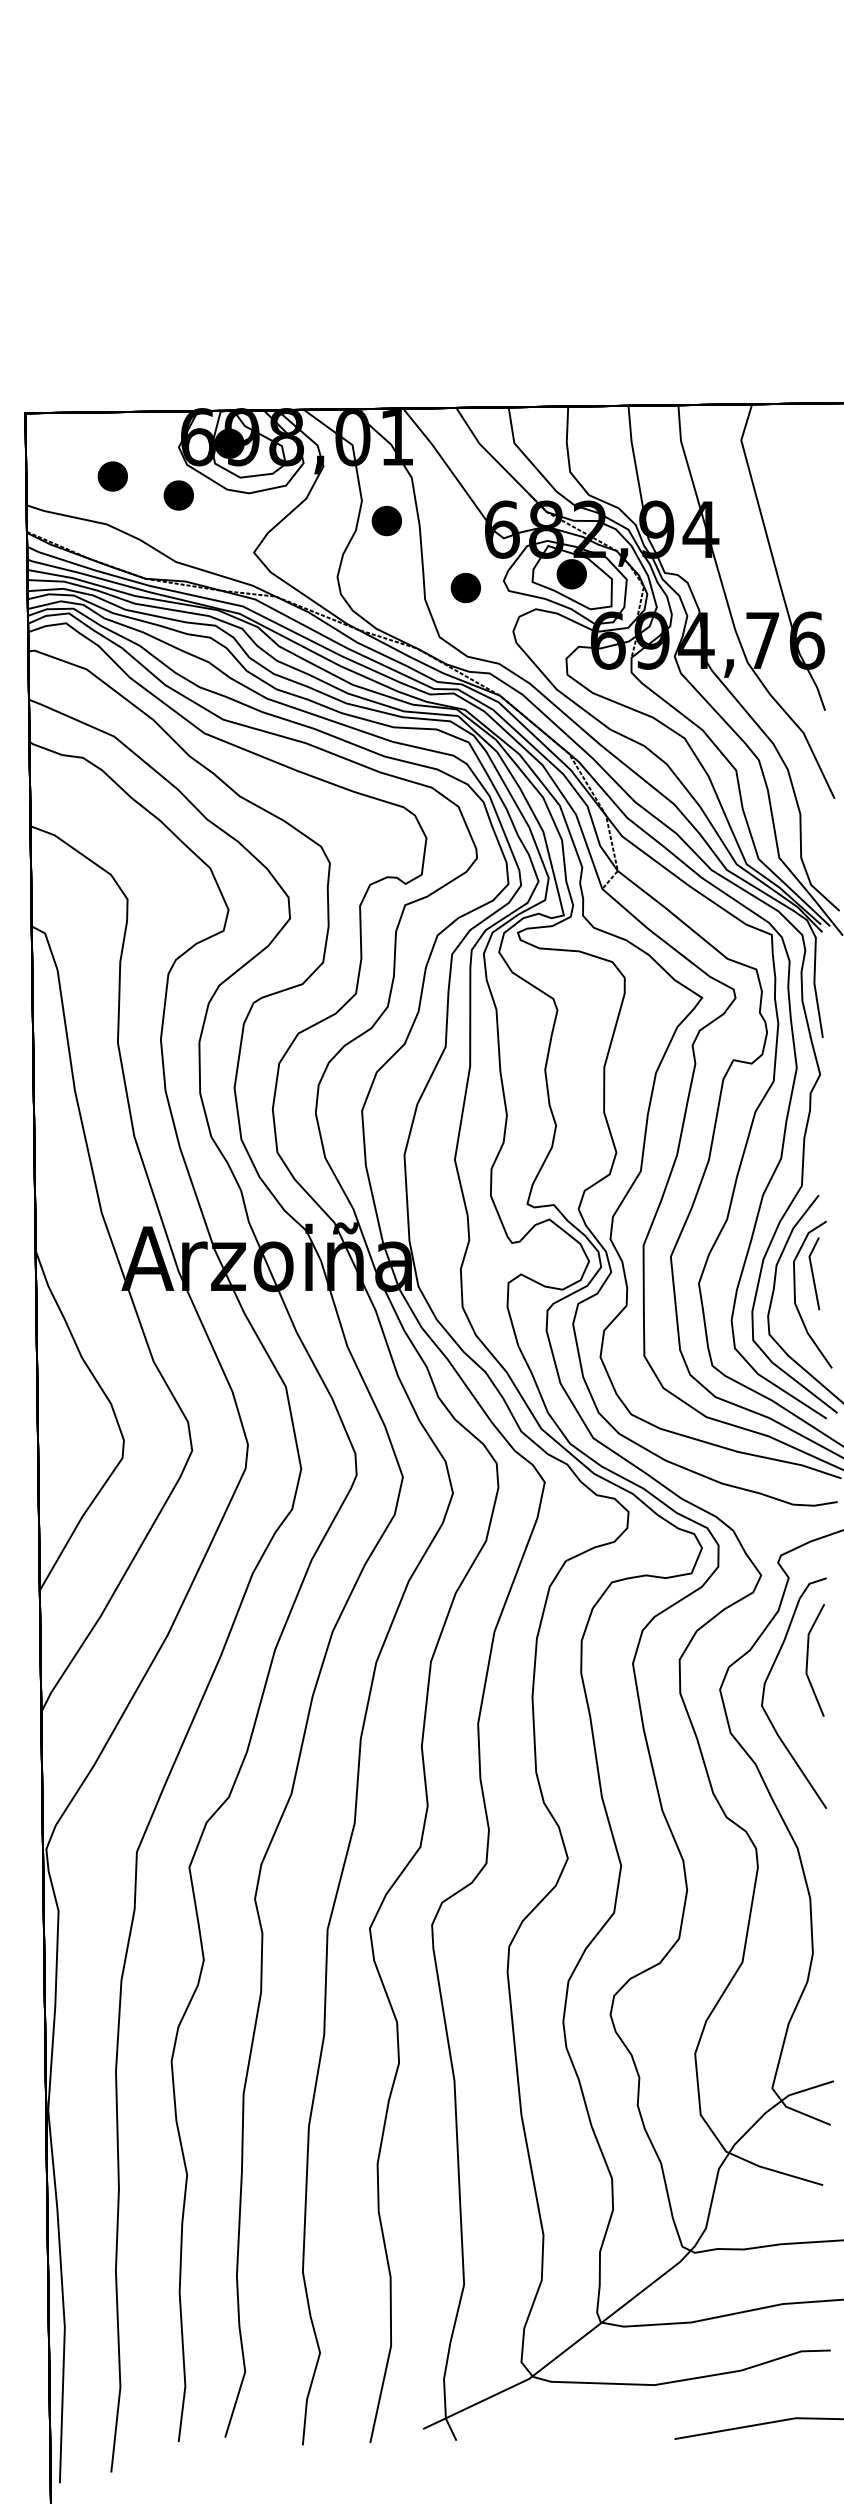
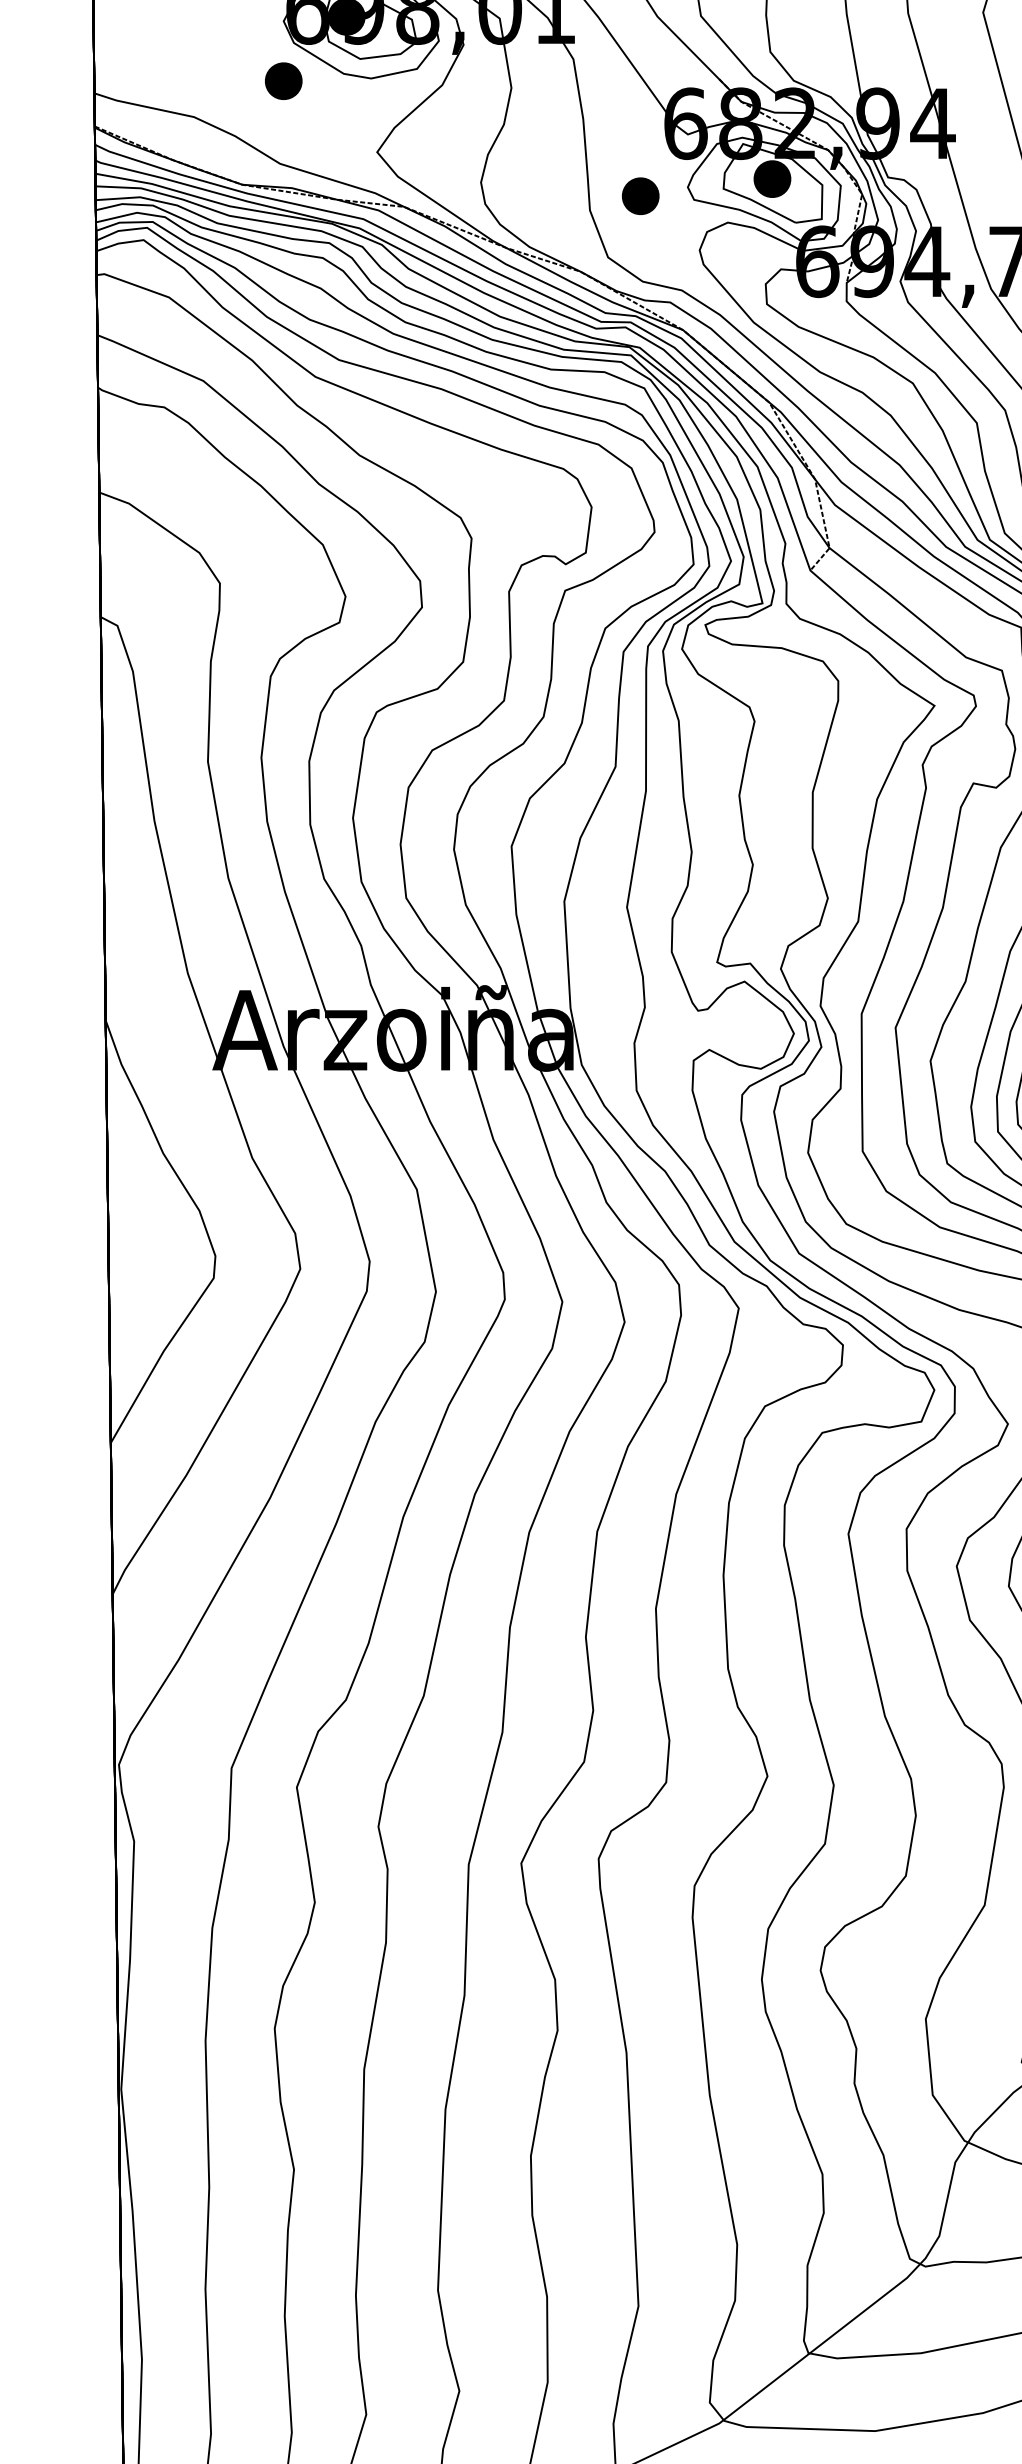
part: (112, 476) -> (201, 57), removed
part: (386, 520) -> (541, 112), removed

